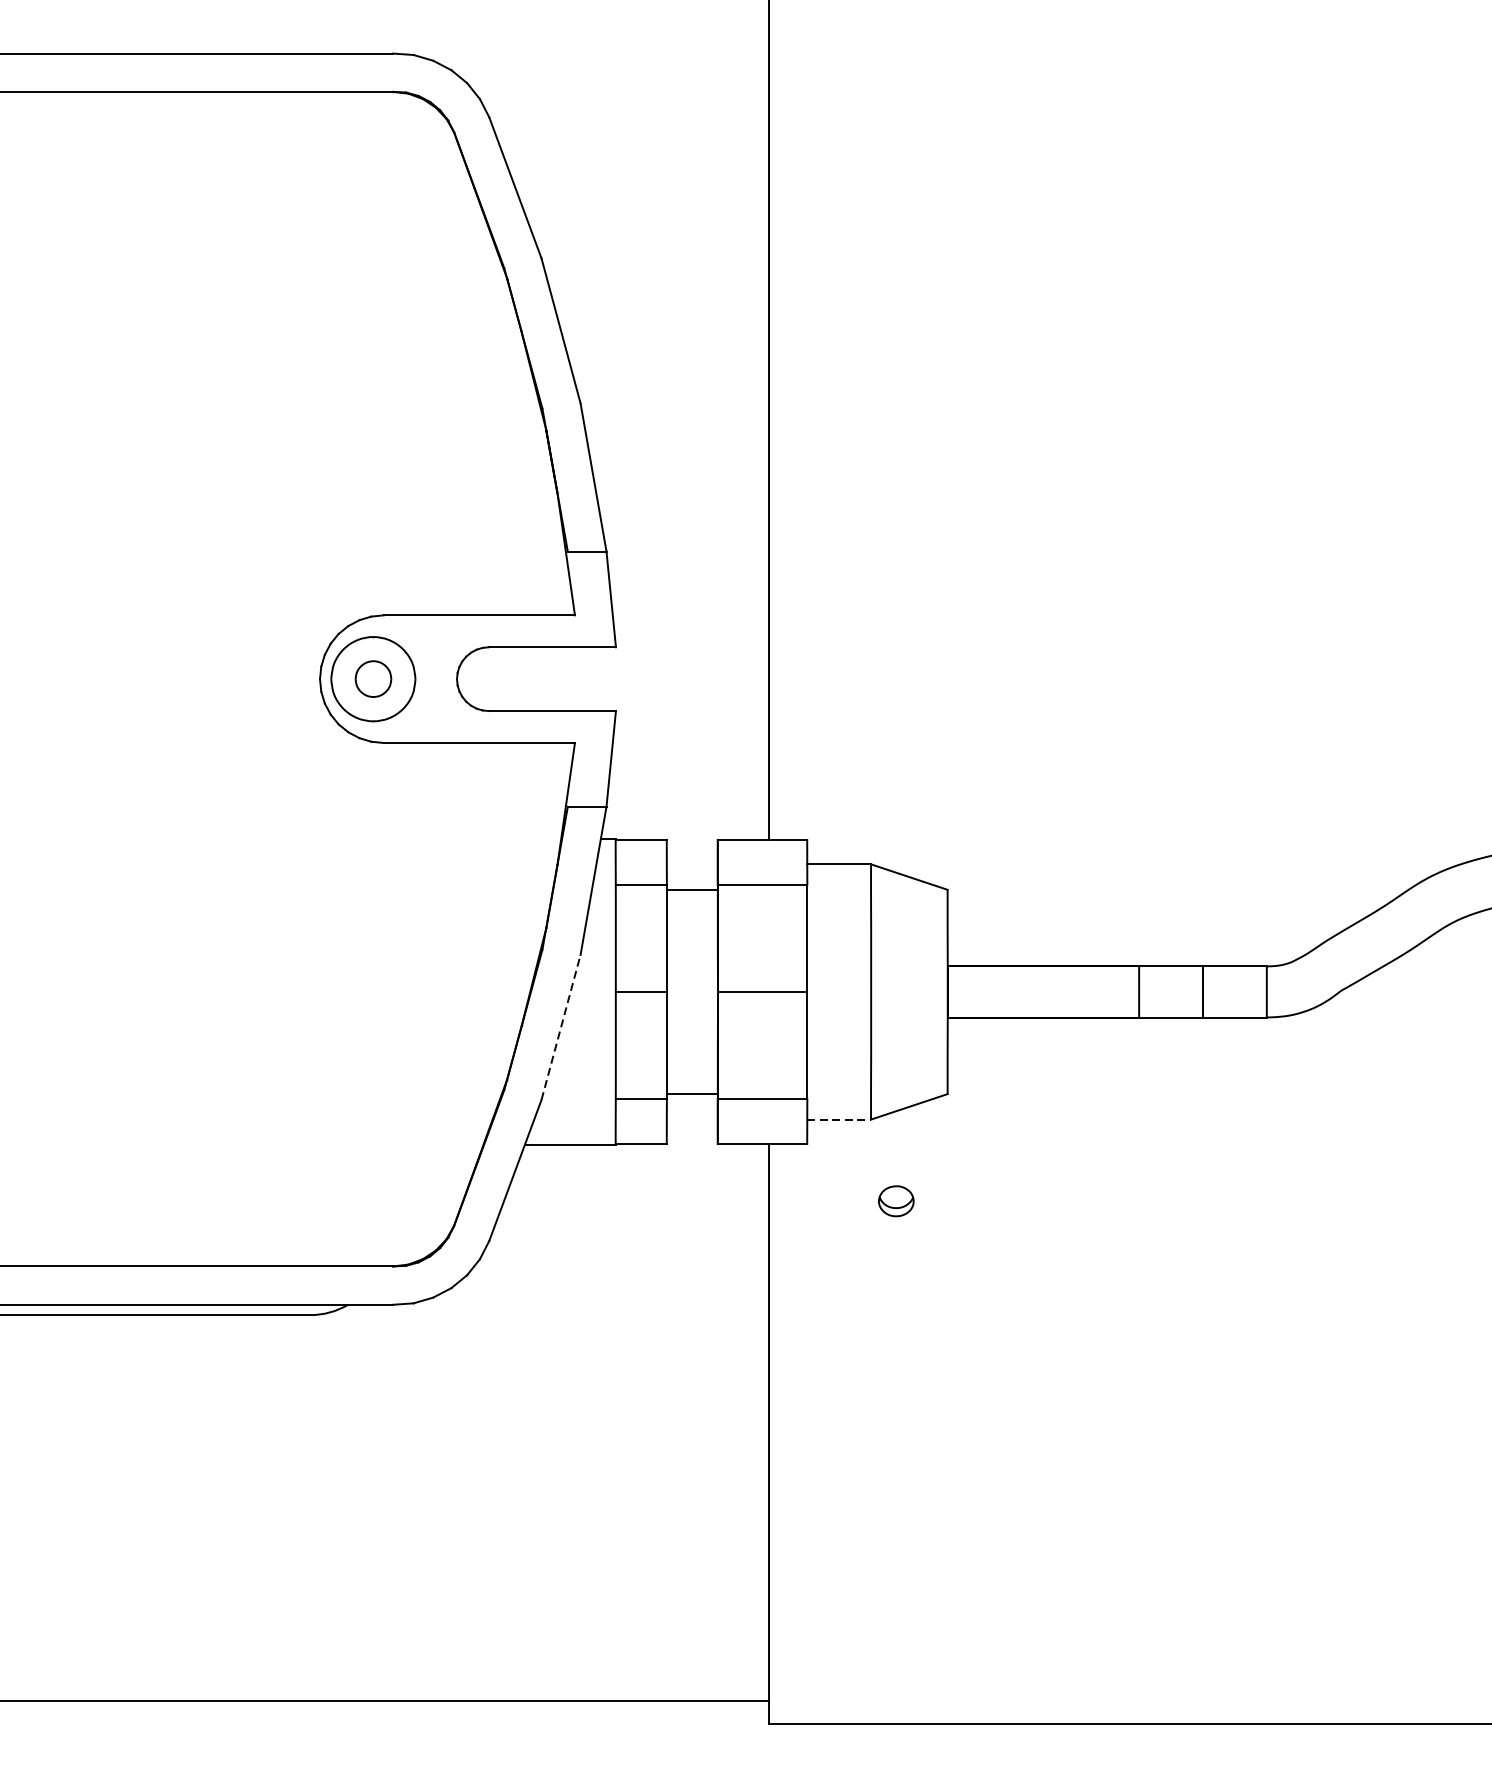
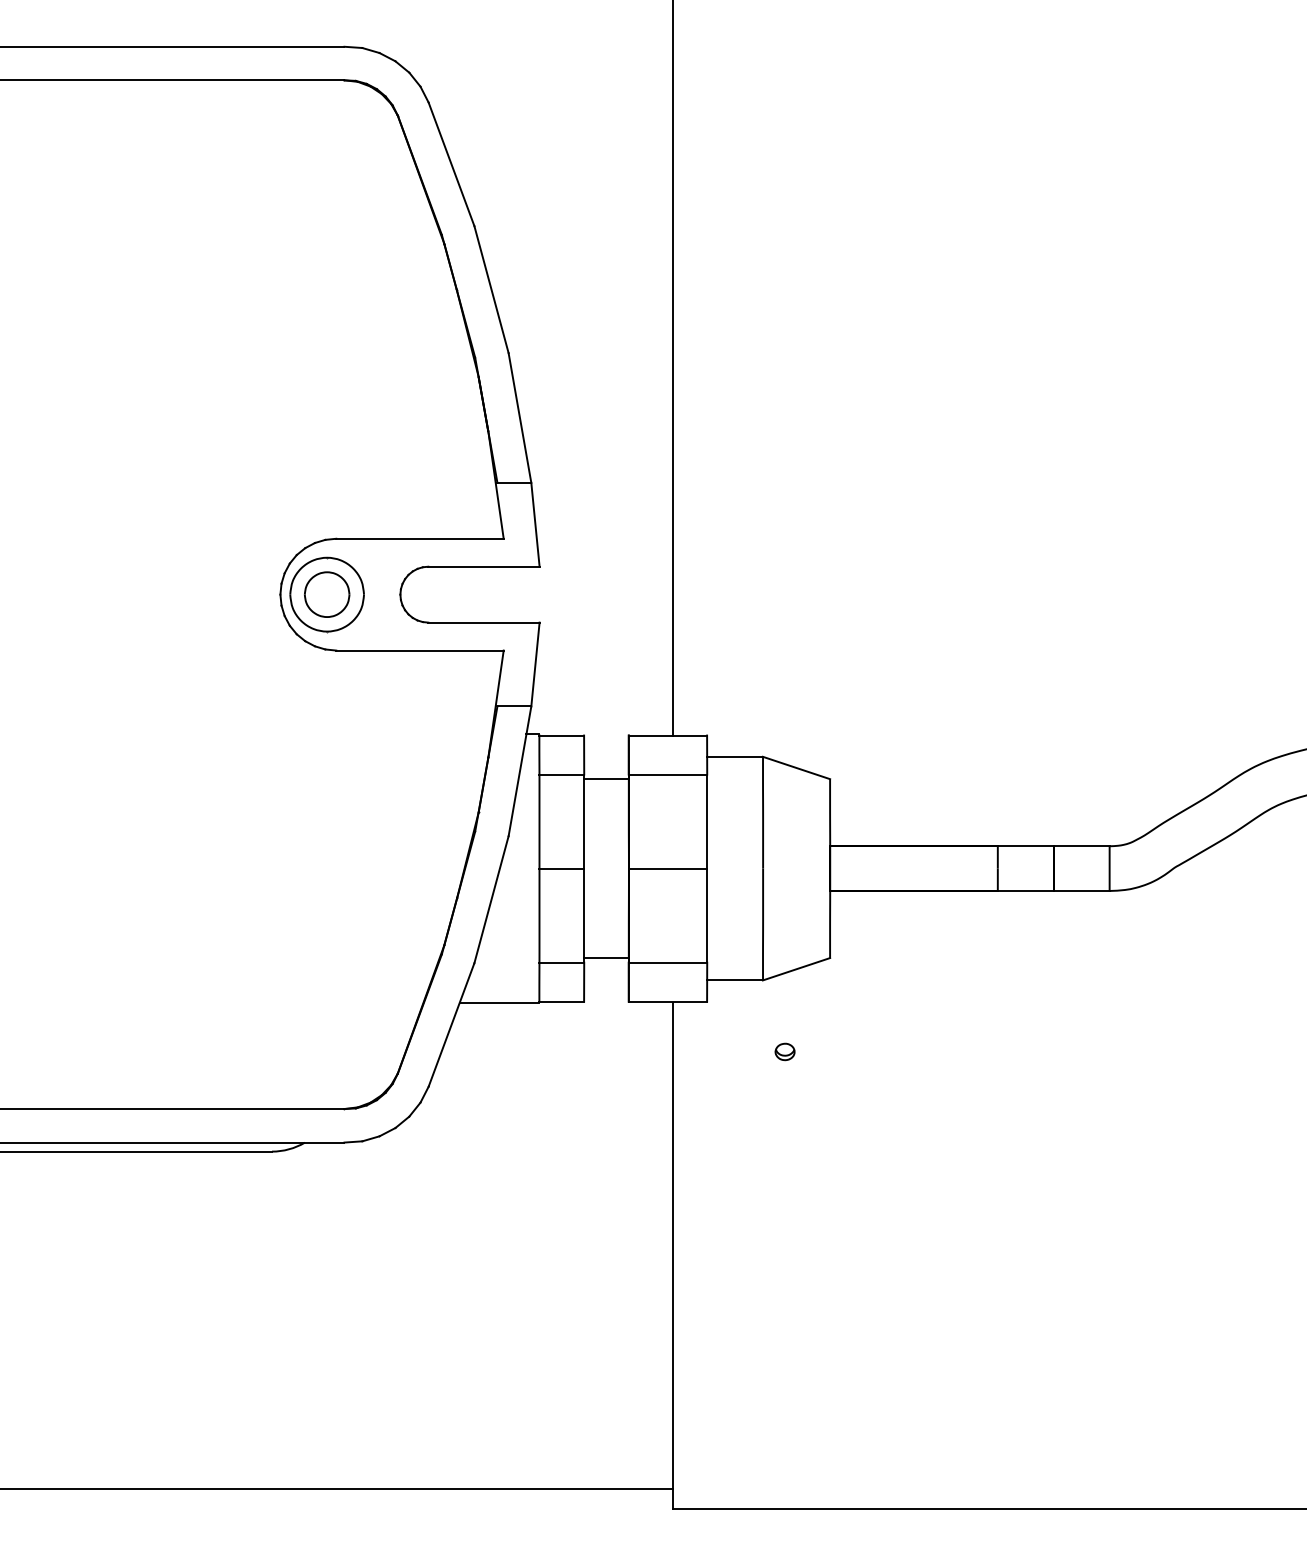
part: (373, 678) -> (327, 594), size x1.43
line: (561, 1027) -> (491, 899), dashed -> solid
line: (839, 1119) -> (735, 980), dashed -> solid
part: (895, 1200) -> (784, 1051), size x0.62

